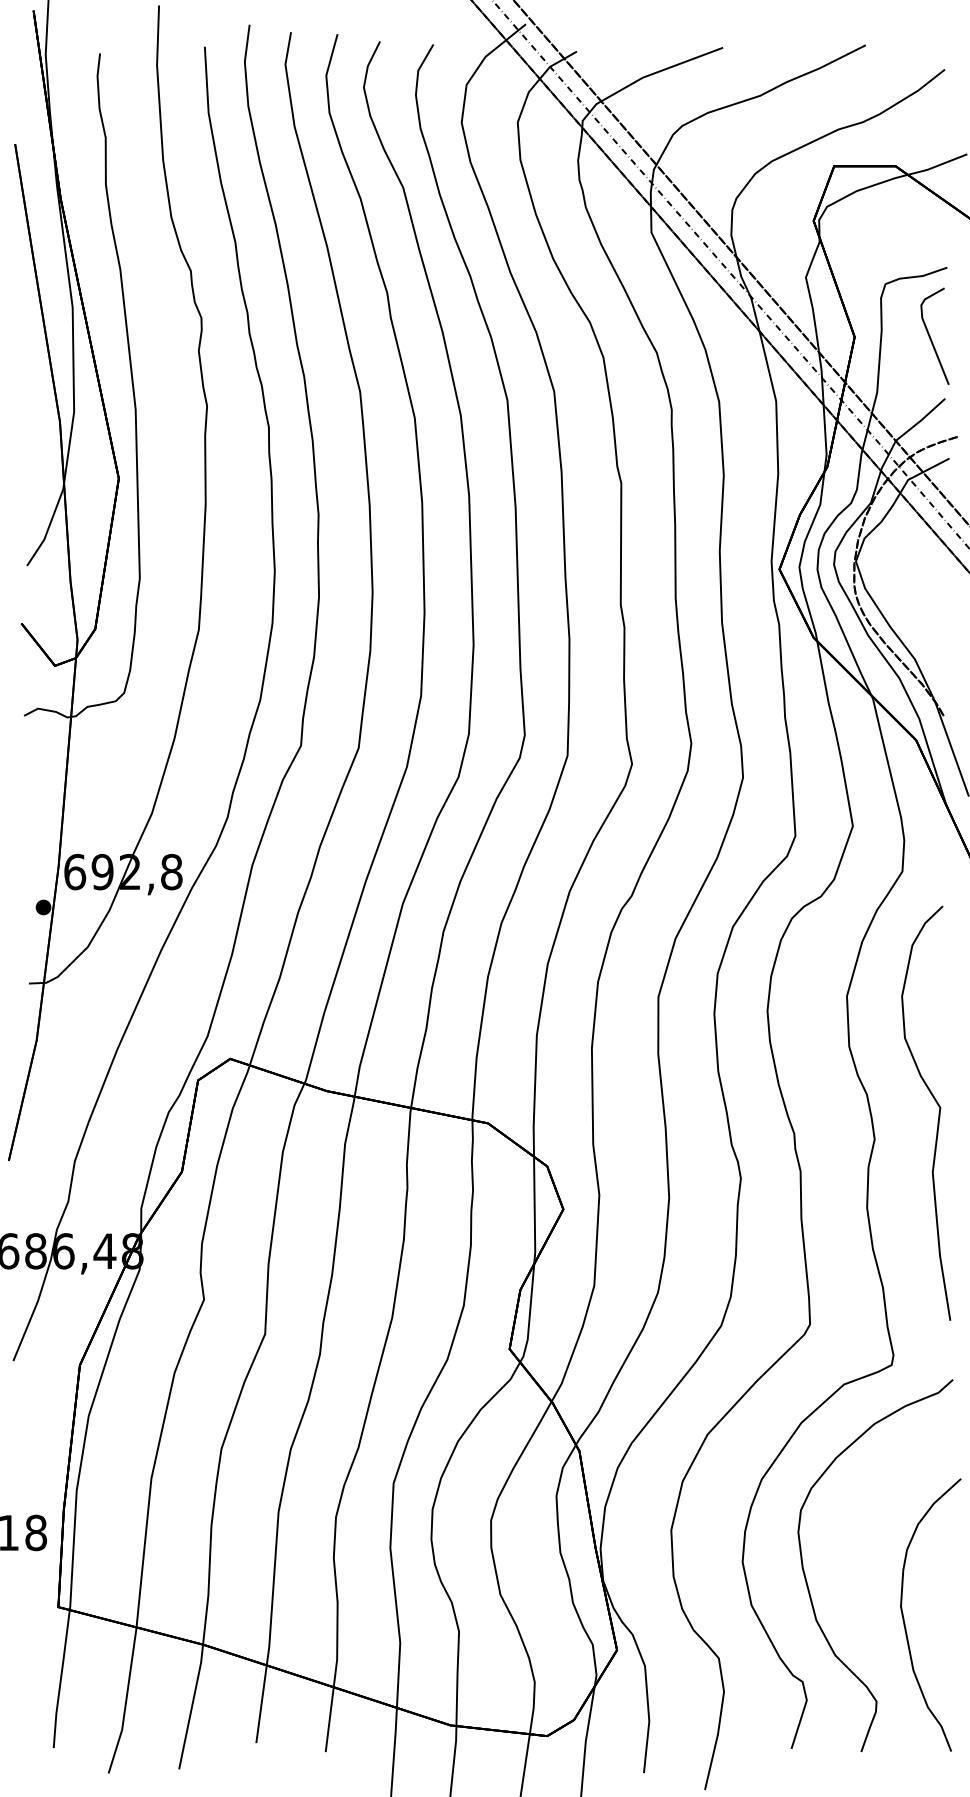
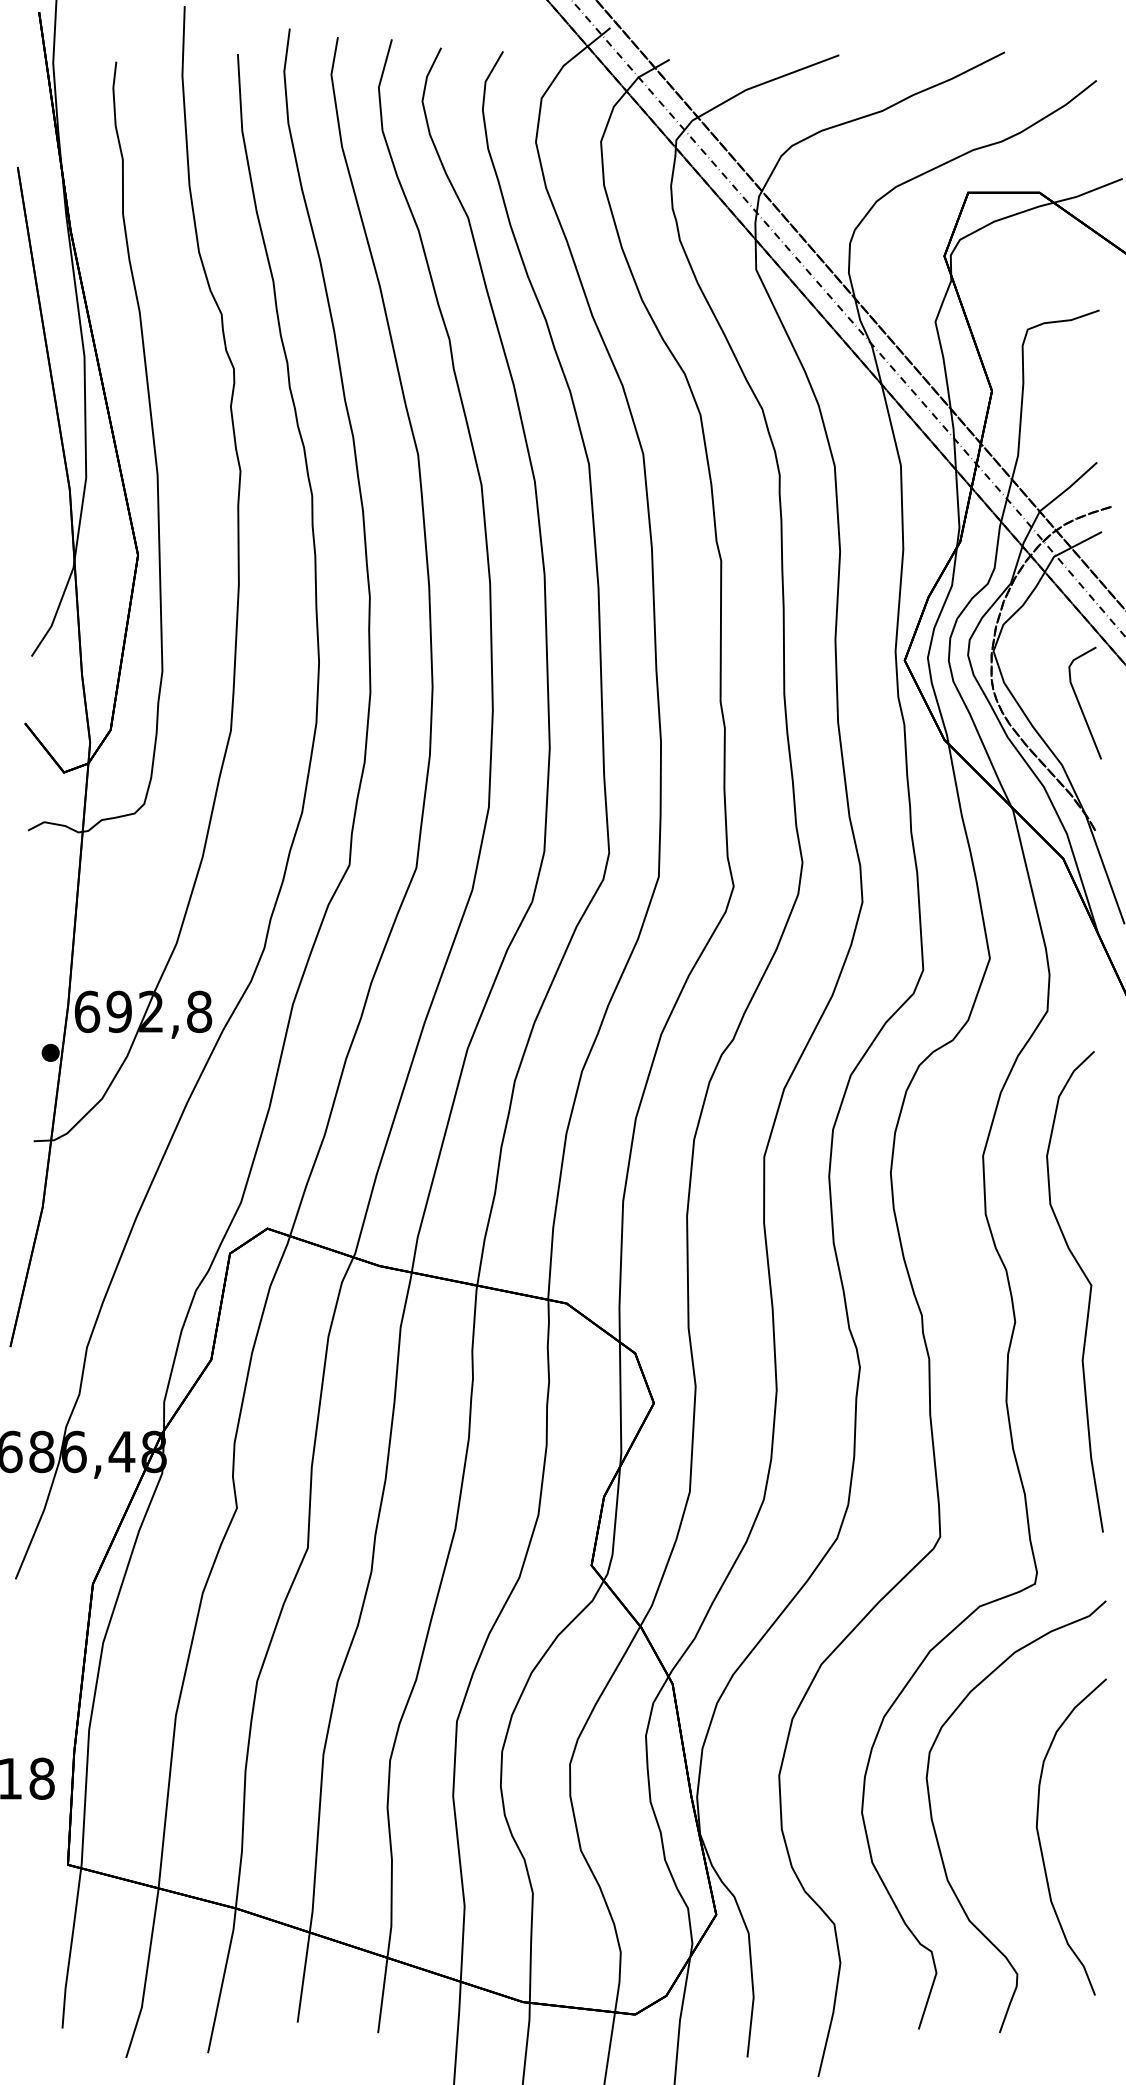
line: (930, 337) -> (1080, 704), moved
curve: (904, 1617) -> (1040, 1839), moved

